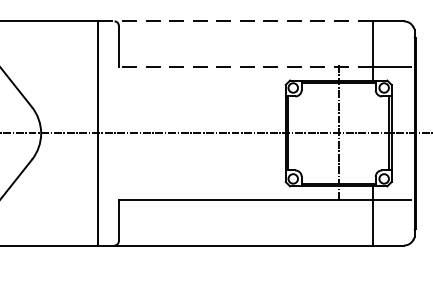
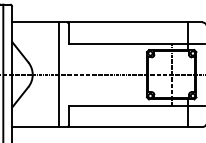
line: (233, 21) -> (122, 22), dashed -> solid
line: (244, 66) -> (127, 43), dashed -> solid

